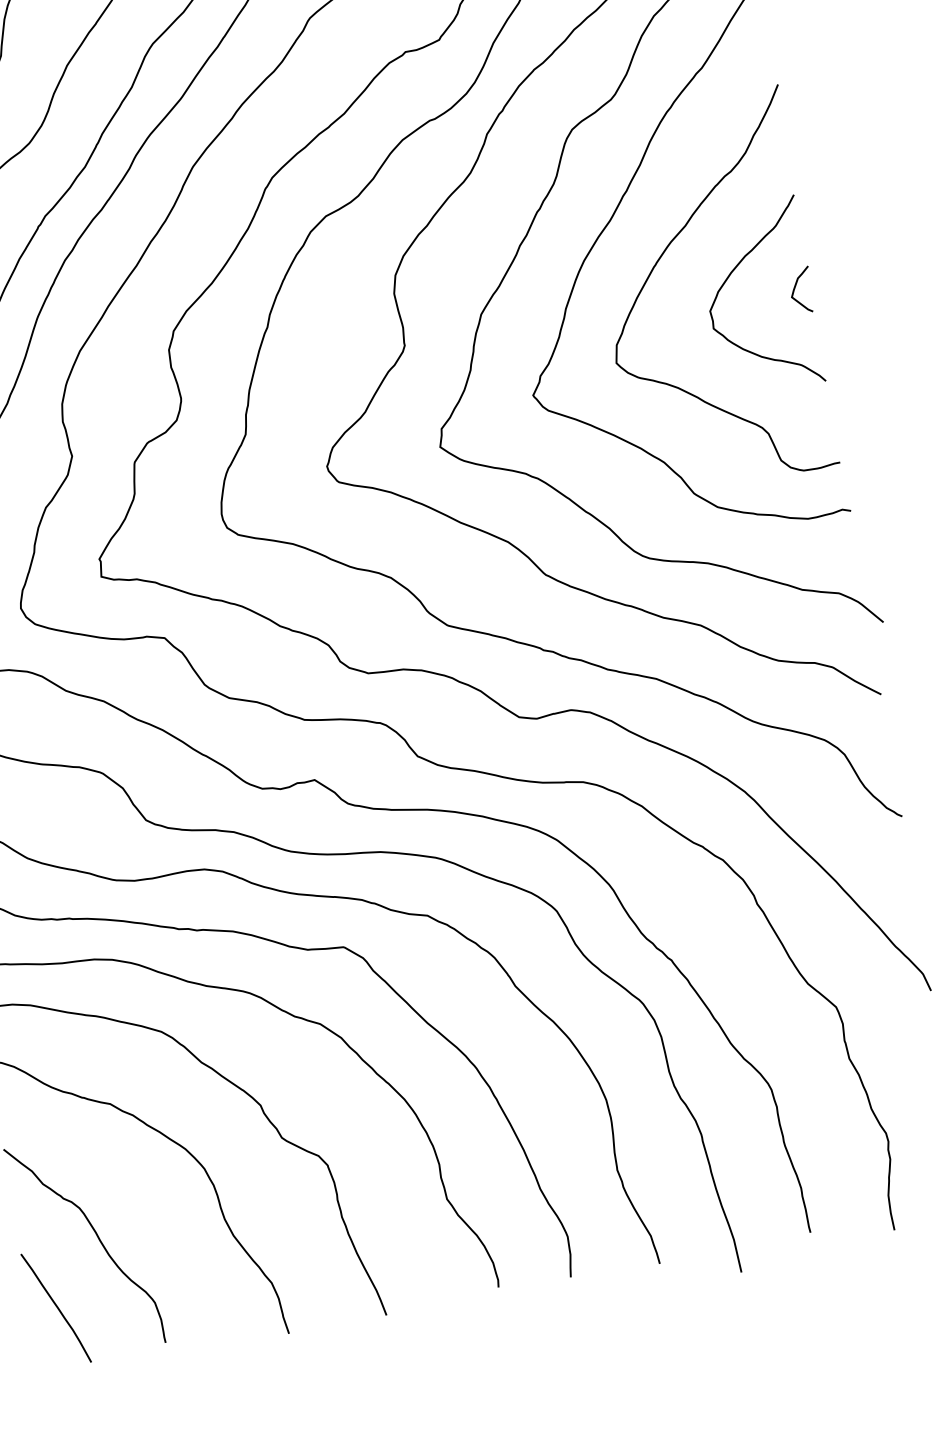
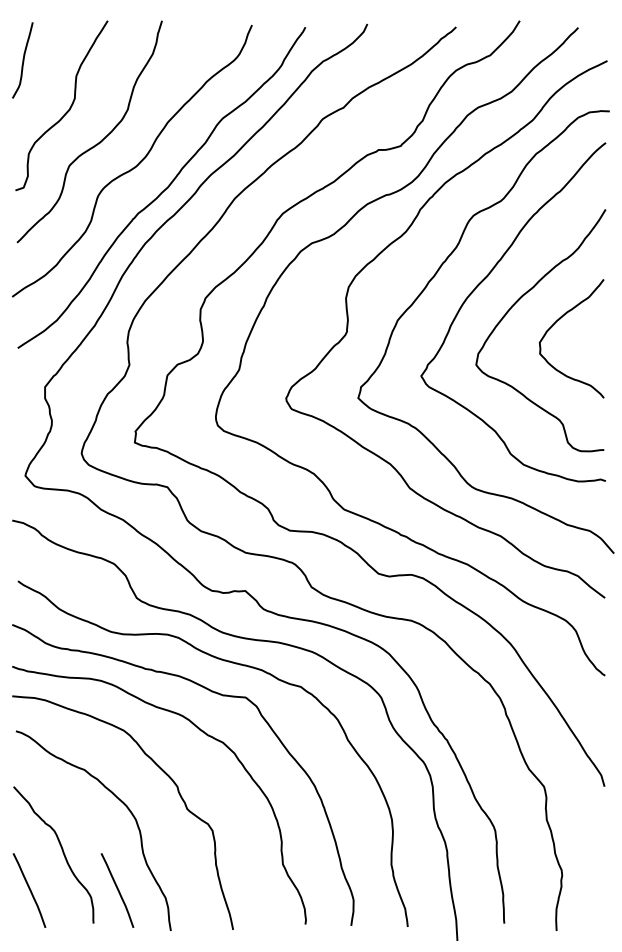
curve: (796, 288) -> (595, 337), removed
curve: (194, 1284) -> (117, 890), added

